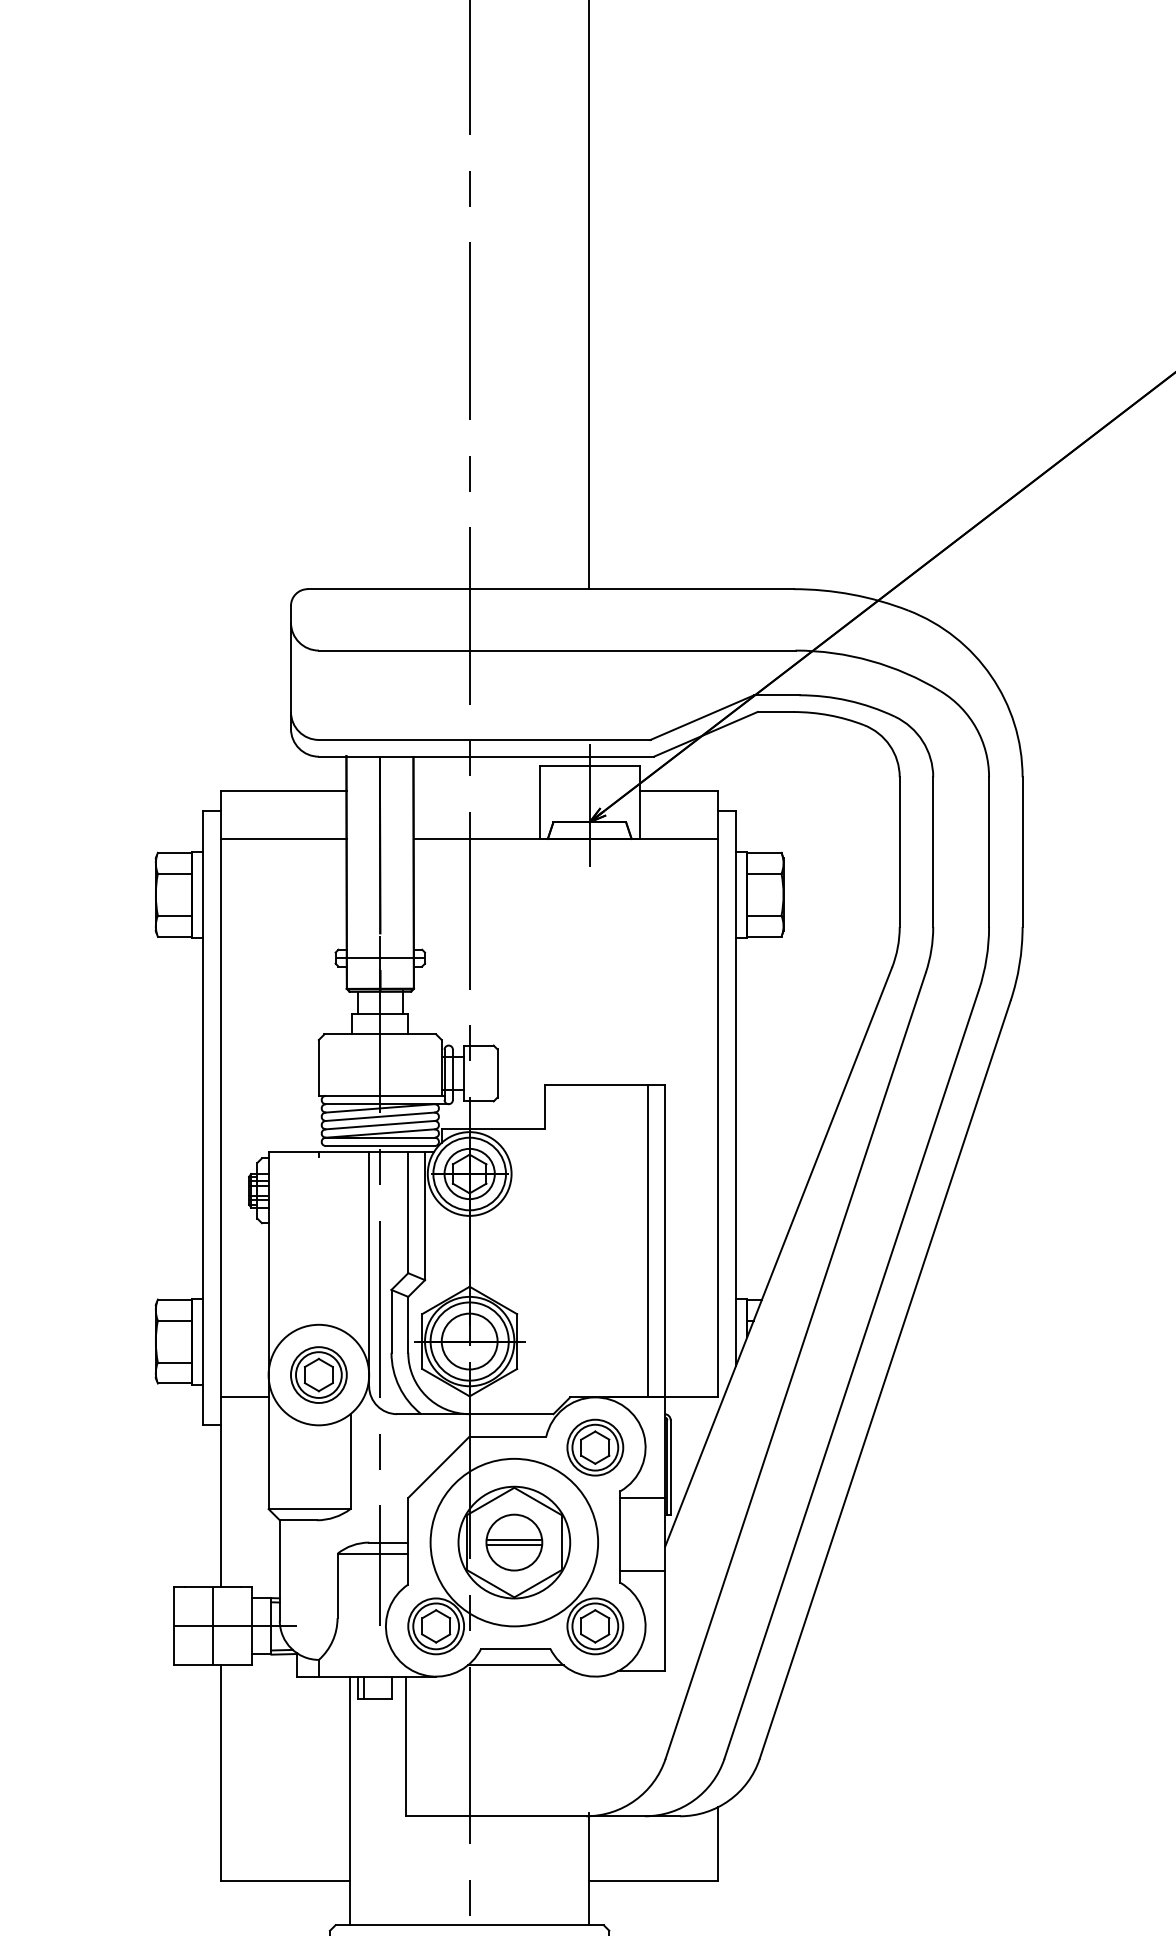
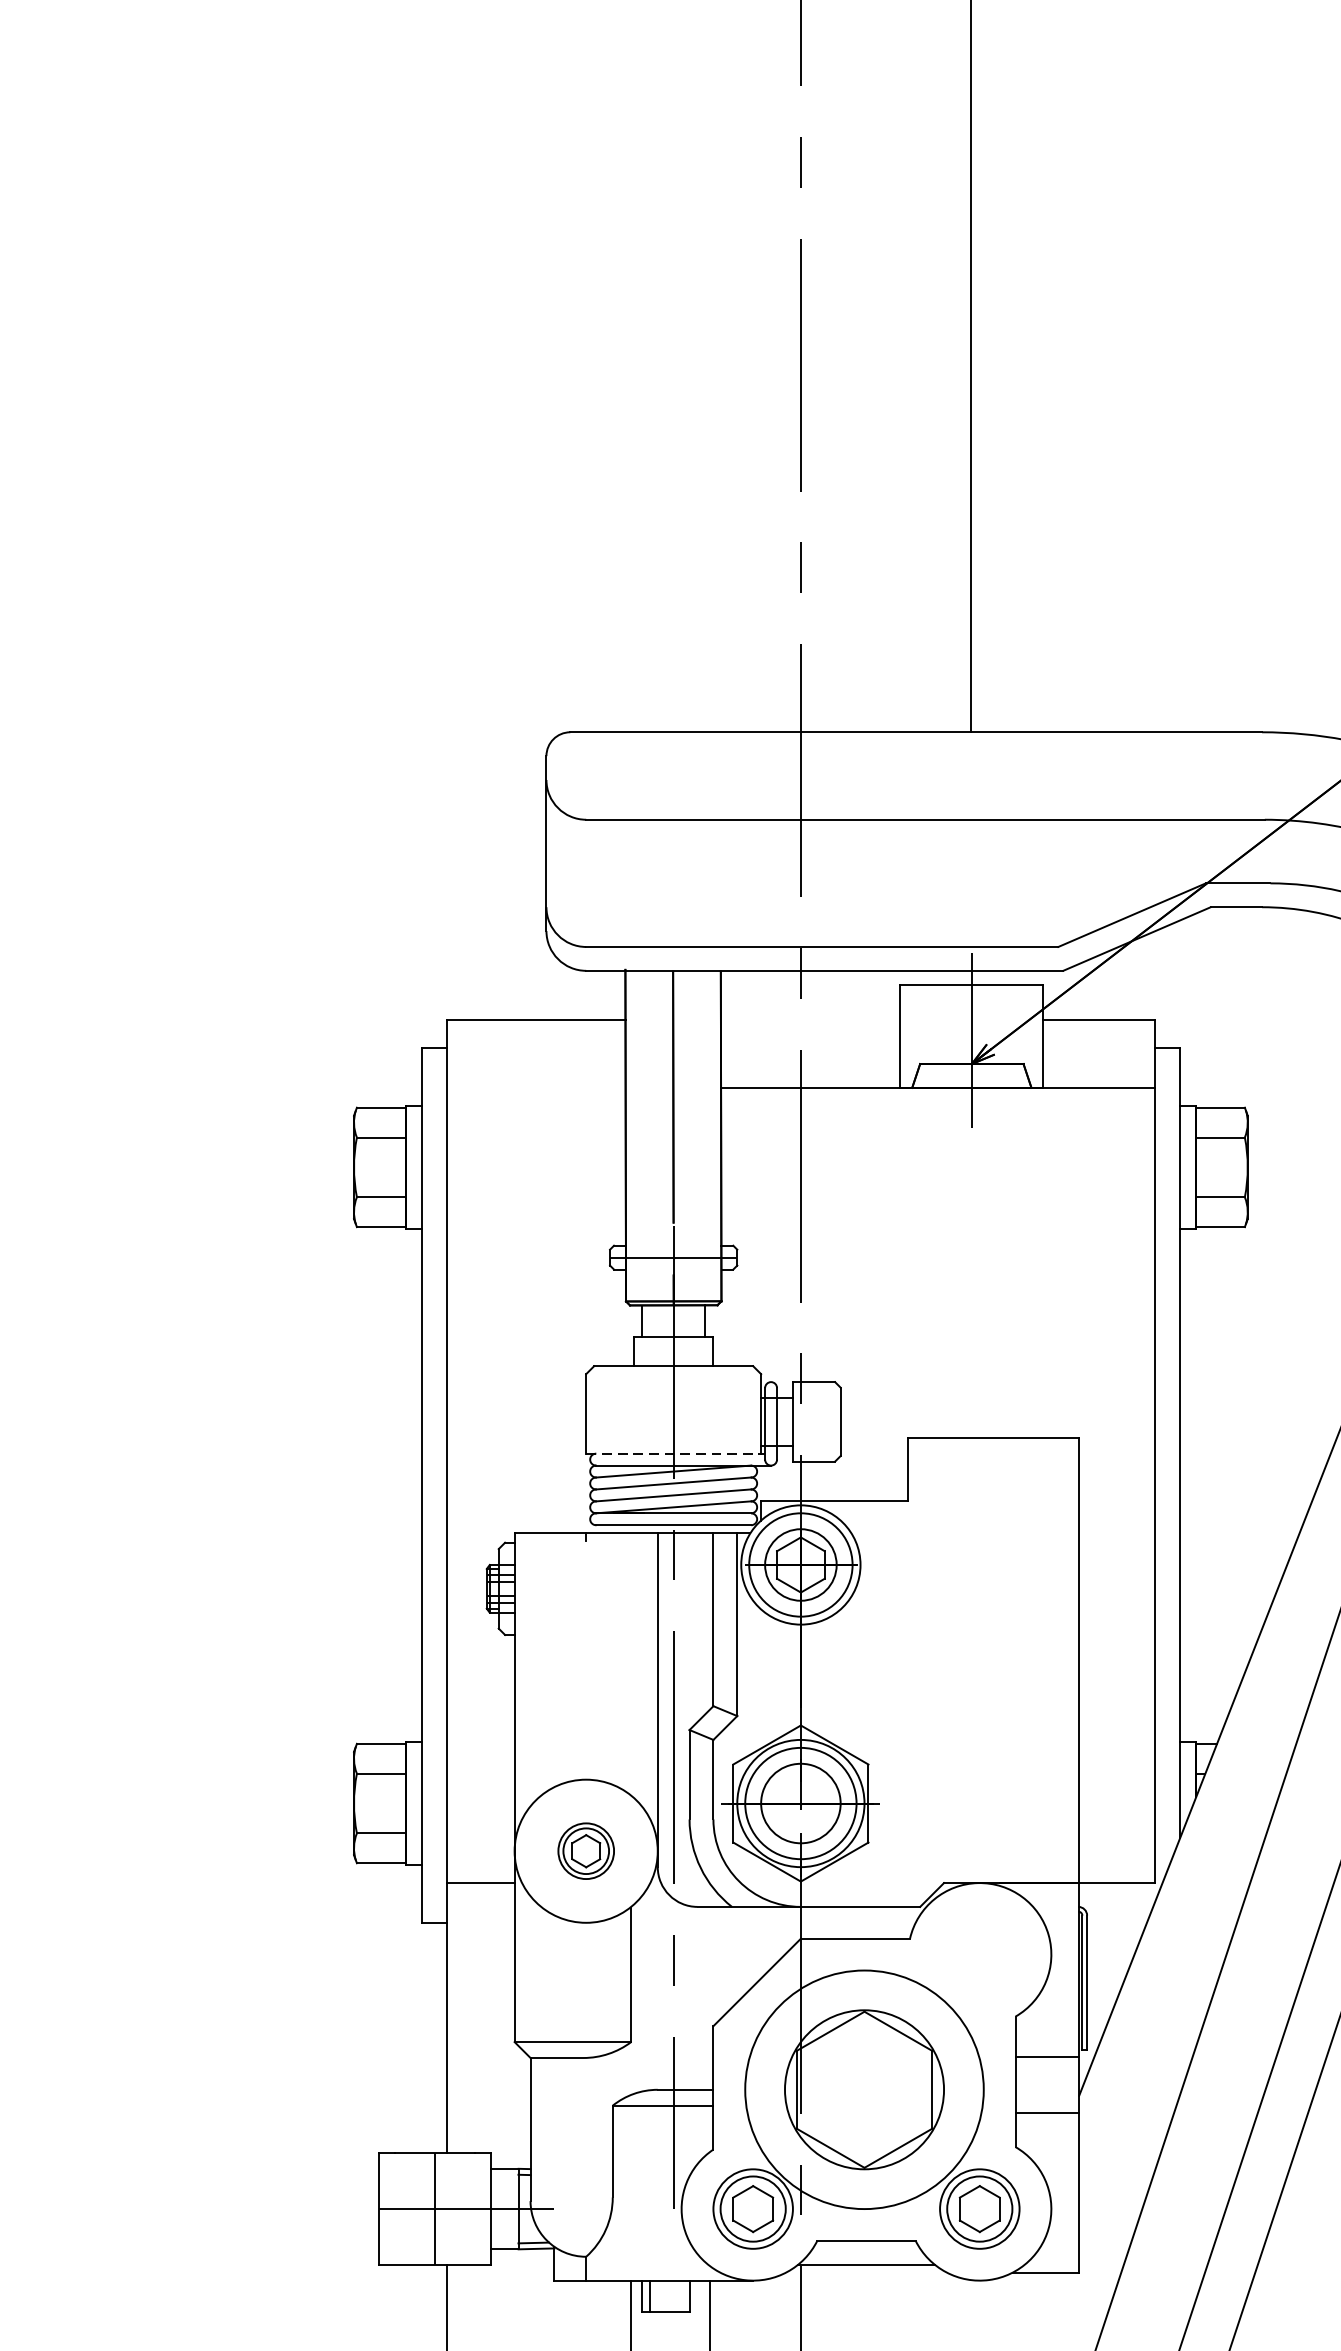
line: (283, 838) -> (535, 1087), removed
line: (381, 1095) -> (675, 1453), solid -> dashed
line: (648, 1240) -> (1055, 1659), removed
part: (318, 1374) -> (585, 1850), size x0.7
part: (595, 1447) -> (980, 1954), removed
line: (642, 1497) -> (1046, 2112), moved
part: (514, 1542) -> (864, 2089), removed
line: (642, 1570) -> (1046, 2056), moved

